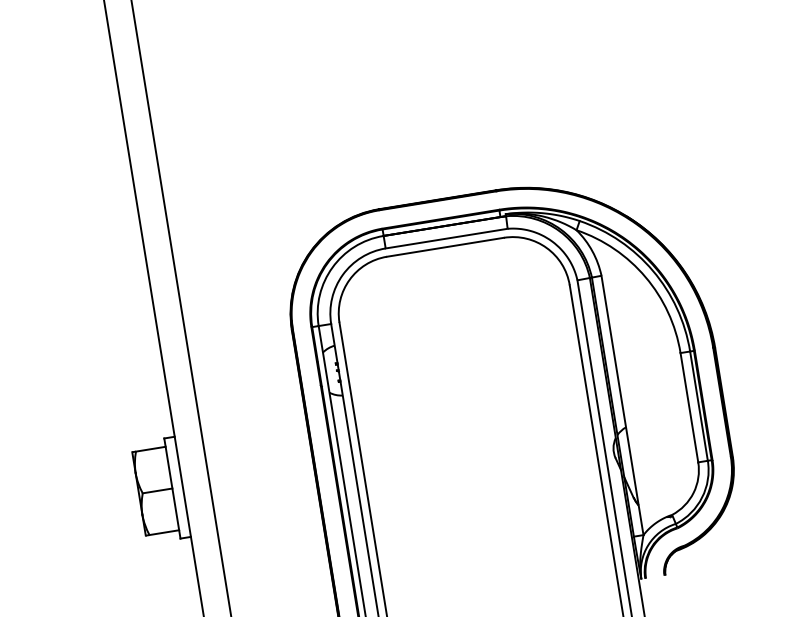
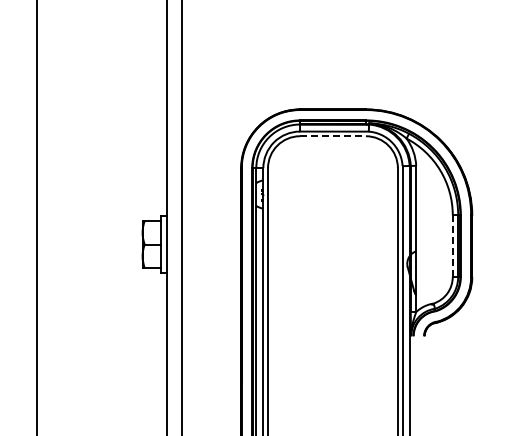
line: (444, 247) -> (332, 136), solid -> dashed
line: (688, 408) -> (452, 246), solid -> dashed

